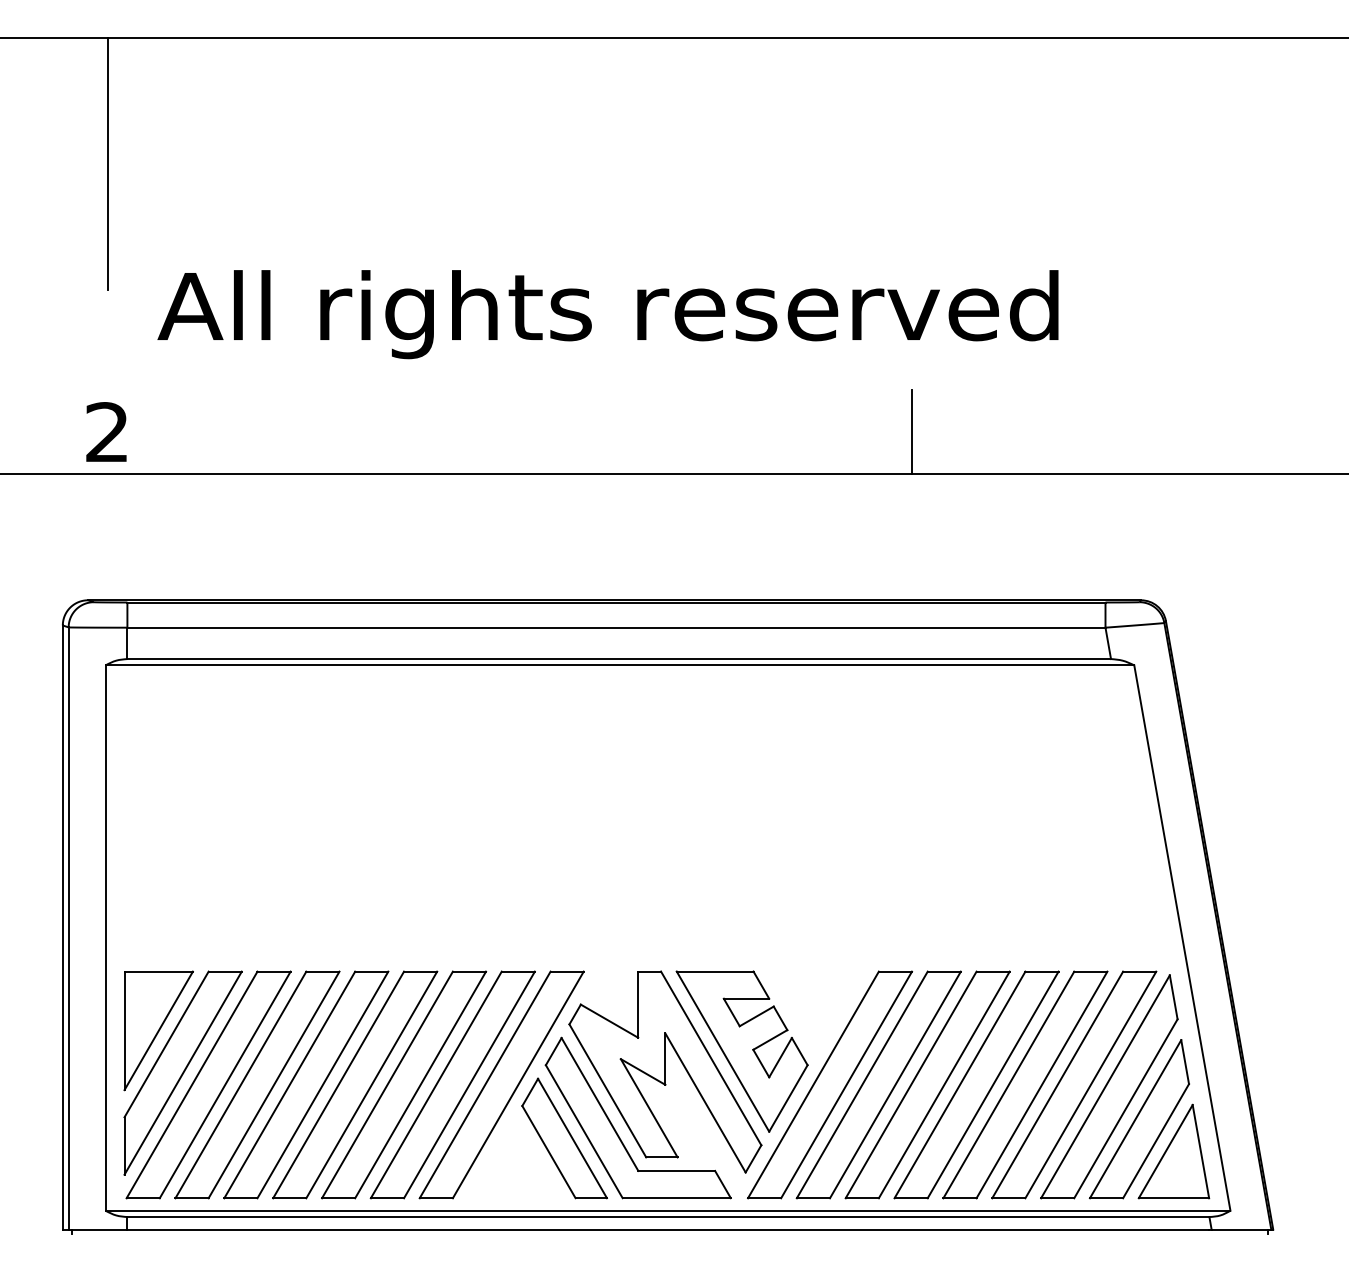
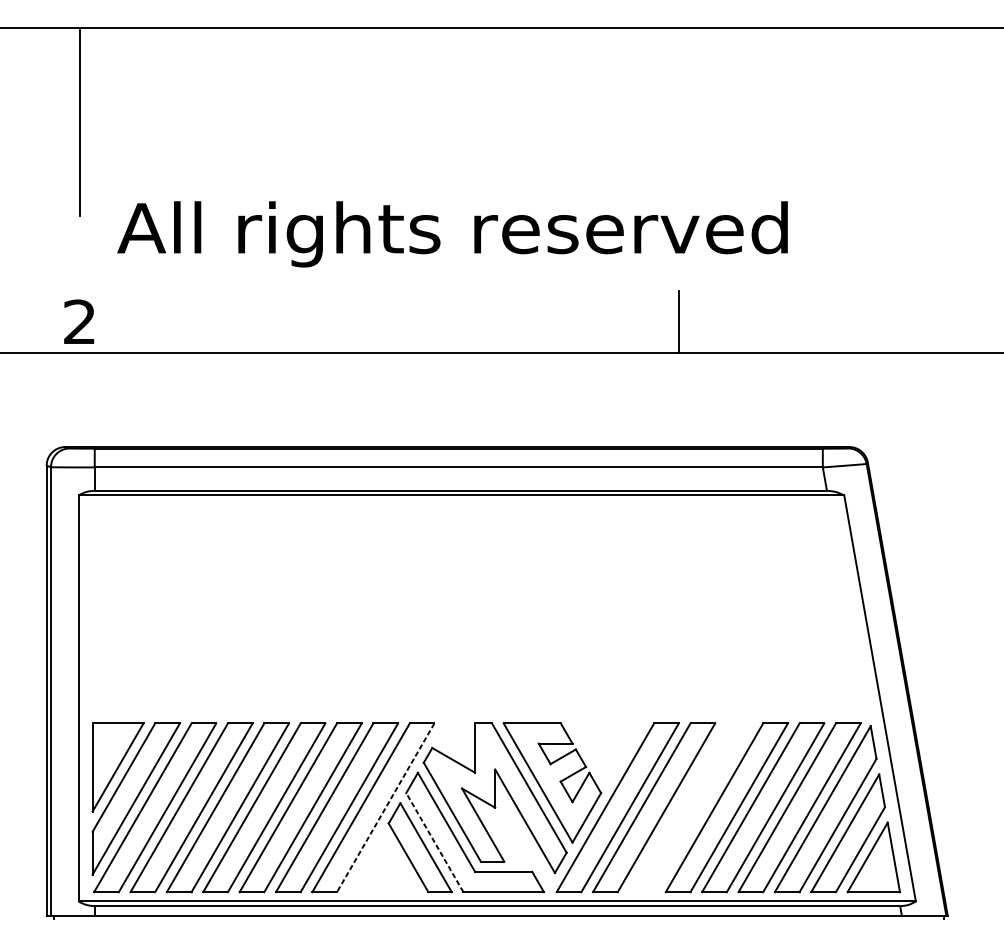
line: (518, 1084) -> (385, 807), solid -> dashed
part: (927, 1084) -> (690, 807), removed
line: (584, 1131) -> (435, 842), solid -> dashed

